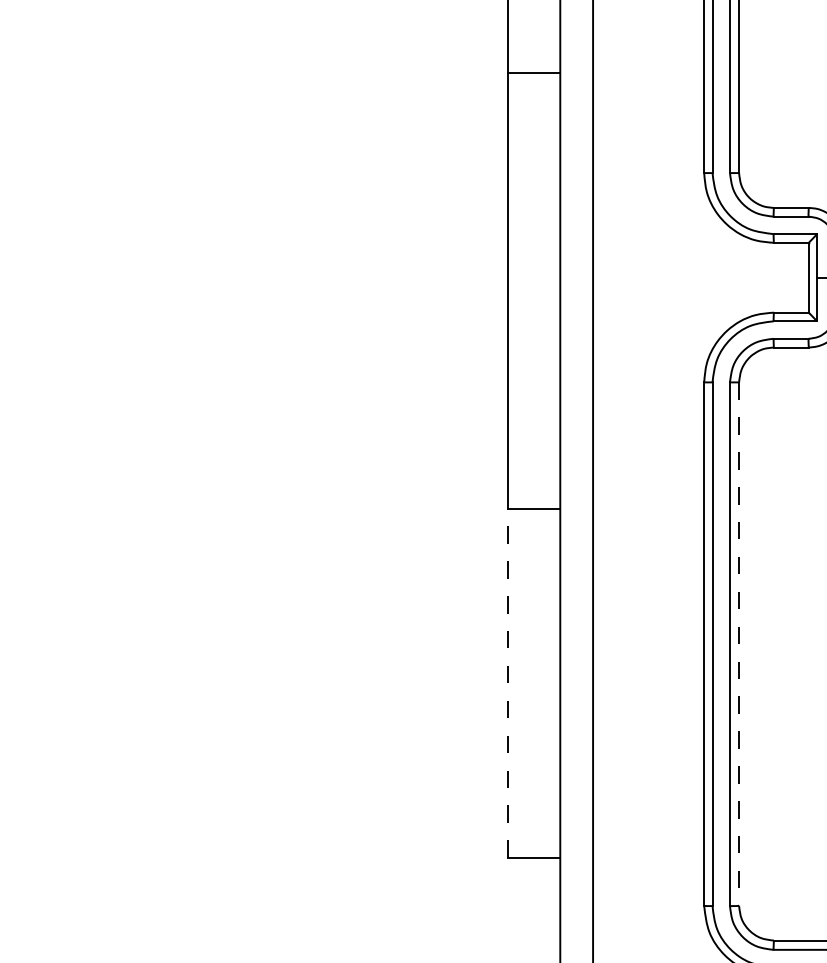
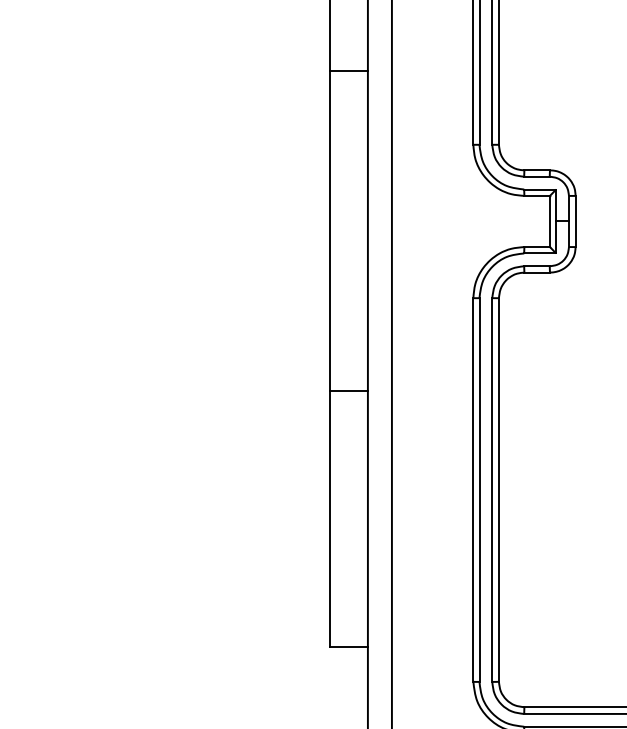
line: (738, 643) -> (498, 489), dashed -> solid
line: (507, 683) -> (329, 518), dashed -> solid

